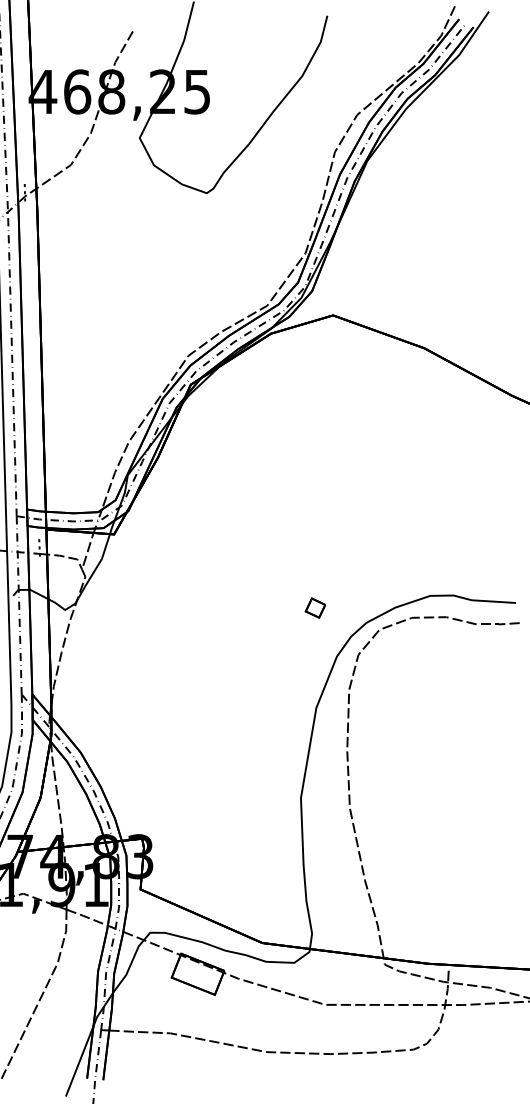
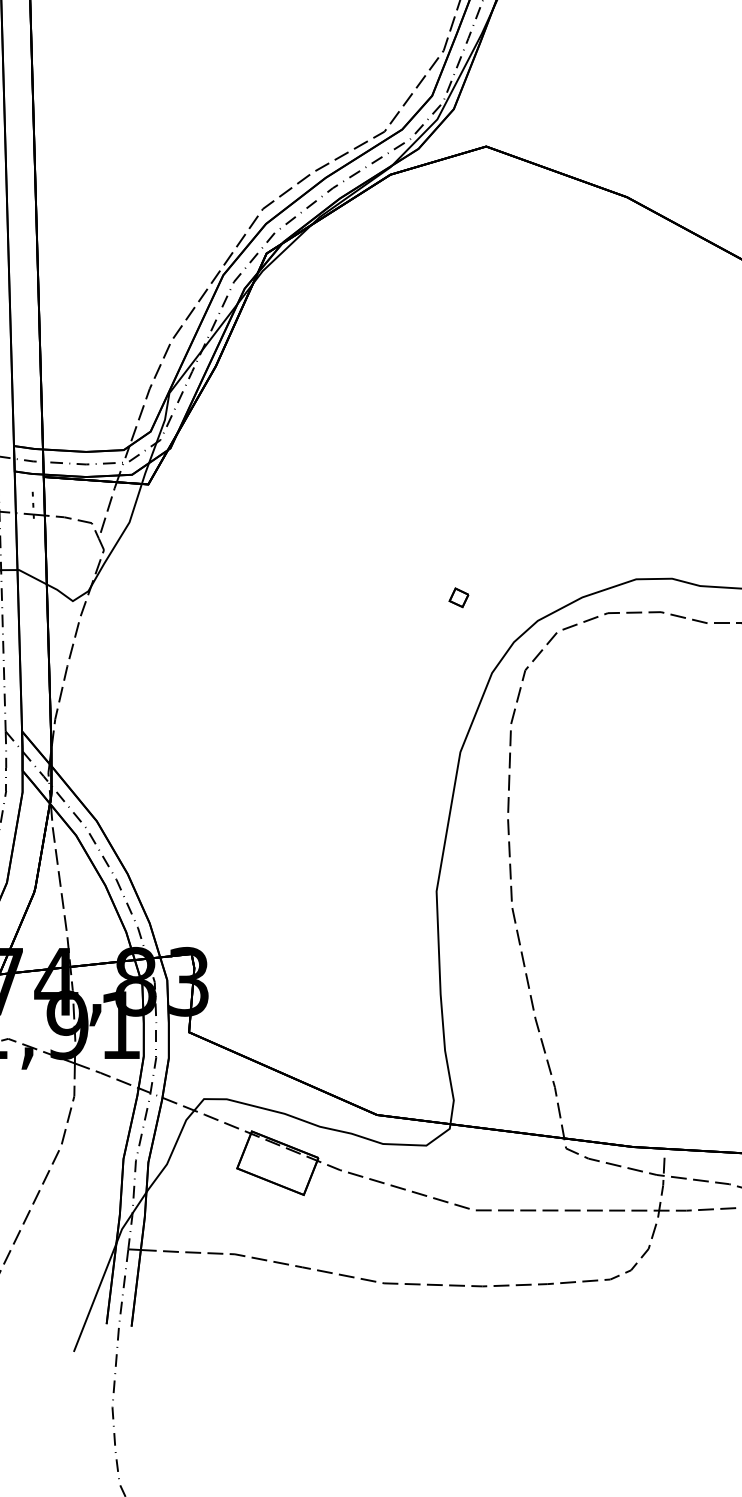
part: (315, 607) -> (459, 597), size x0.62

